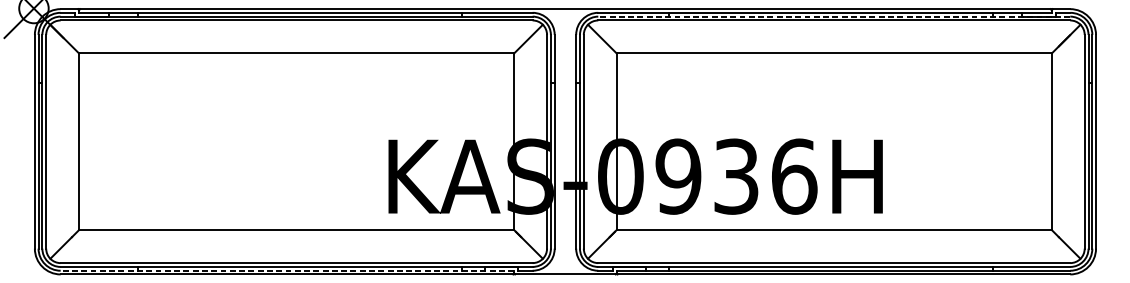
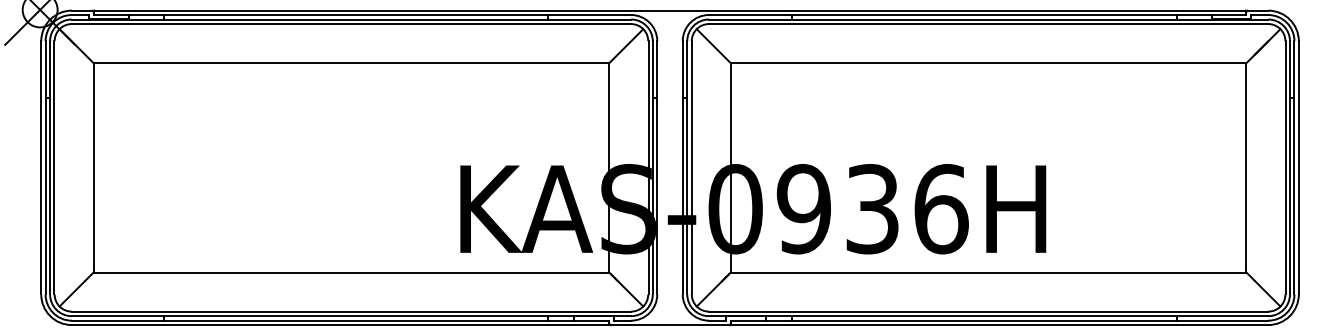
line: (834, 16) -> (988, 19), dashed -> solid
line: (287, 270) -> (340, 320), dashed -> solid

